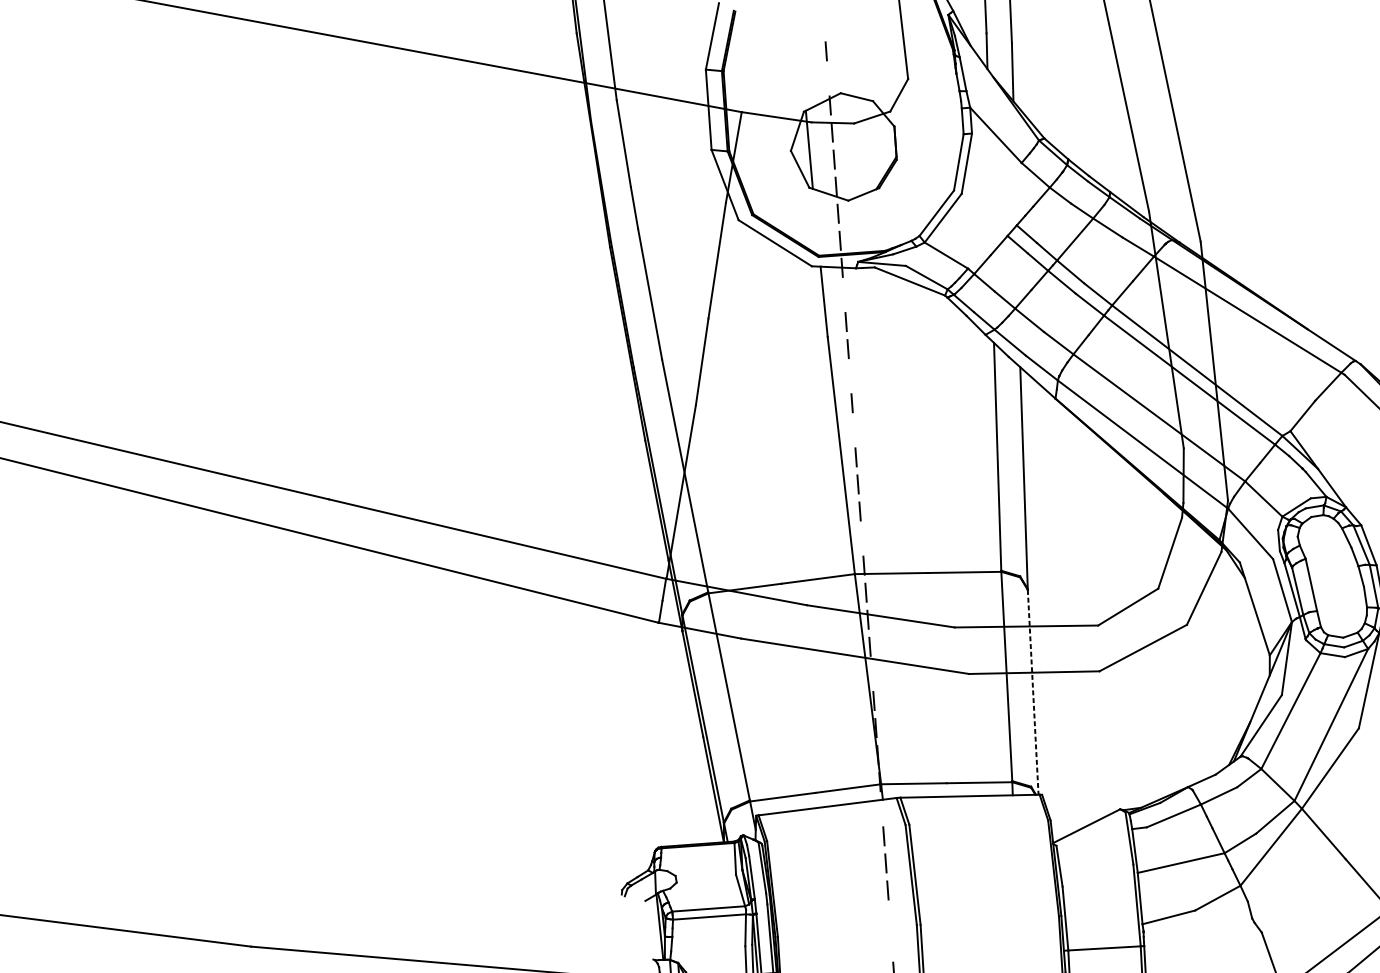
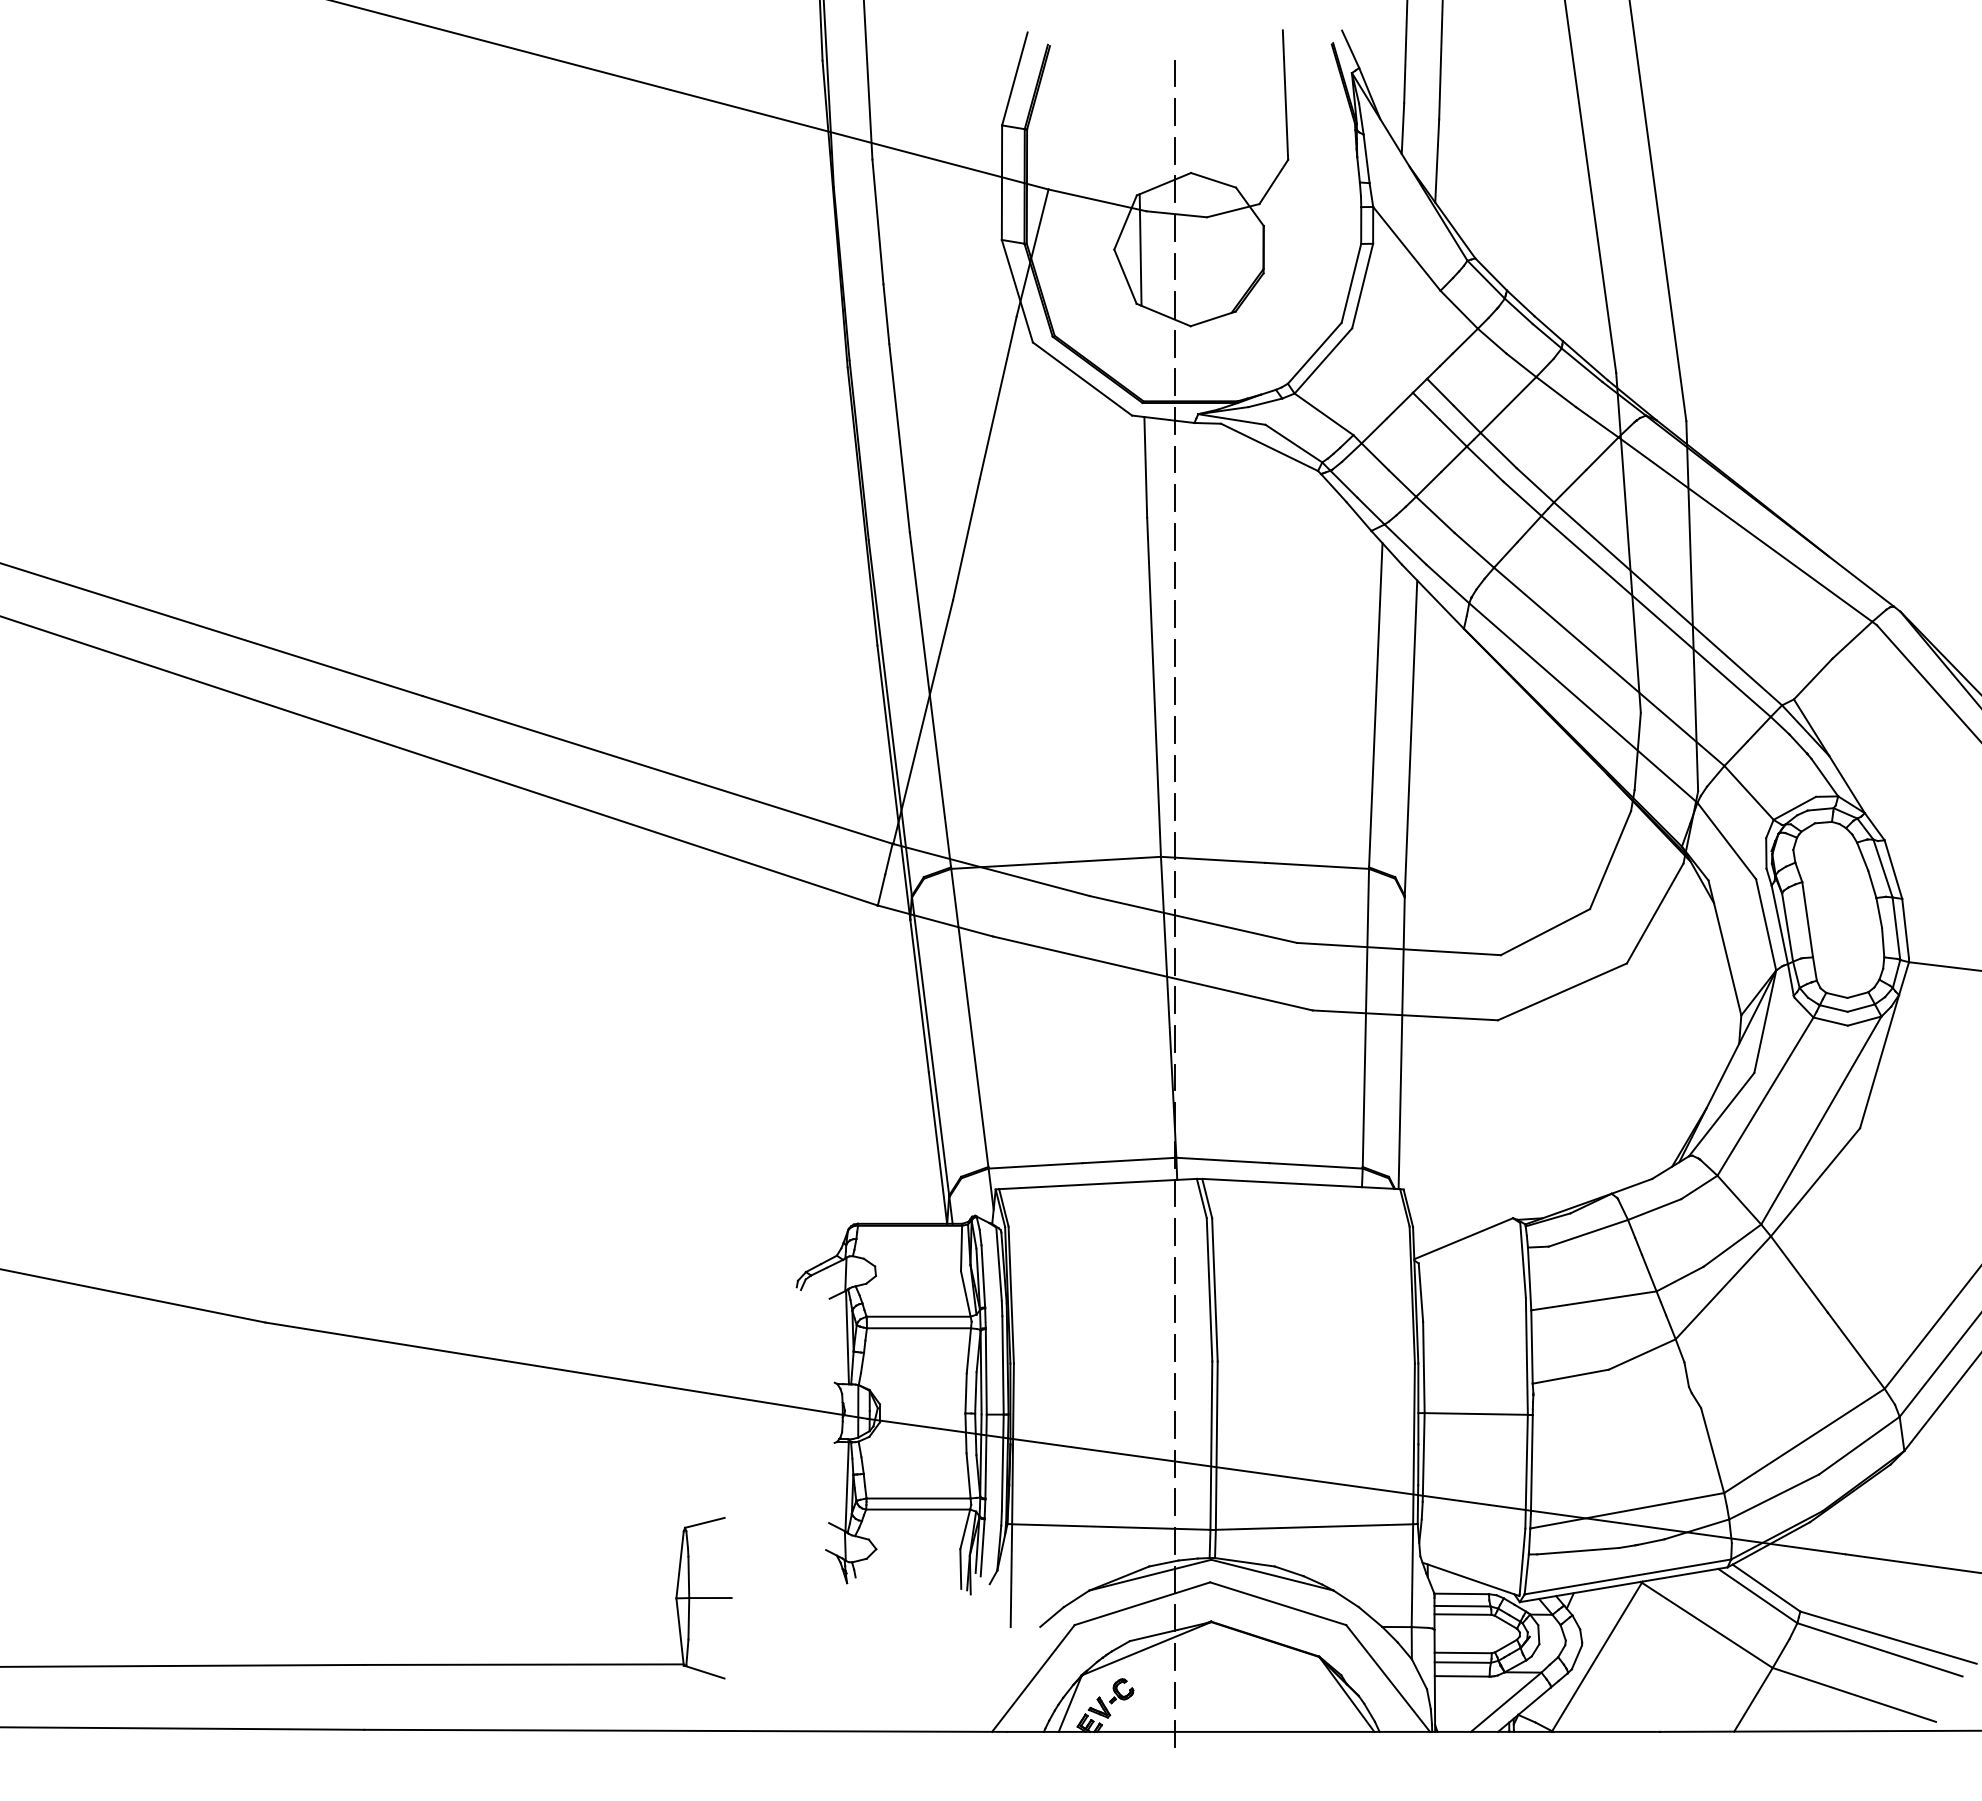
line: (824, 24) -> (1174, 73), added
line: (828, 78) -> (1174, 150), added
line: (843, 294) -> (1174, 459), added
line: (849, 376) -> (1174, 575), added
line: (853, 430) -> (1174, 652), added
line: (861, 538) -> (1174, 806), added
line: (871, 674) -> (1174, 1000), added
line: (1033, 692) -> (1401, 1043), dashed -> solid
line: (881, 809) -> (1174, 1193), added
line: (889, 917) -> (1174, 1347), added
line: (891, 944) -> (1174, 1386), added

